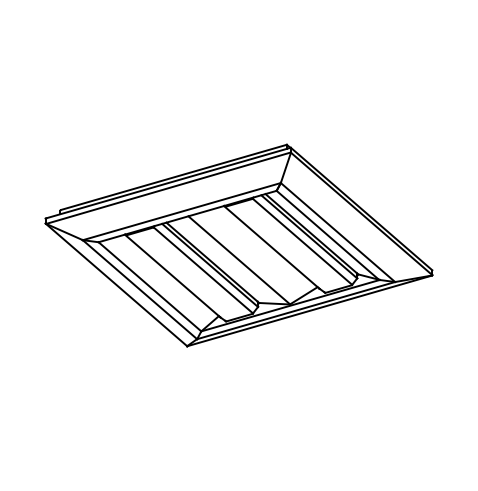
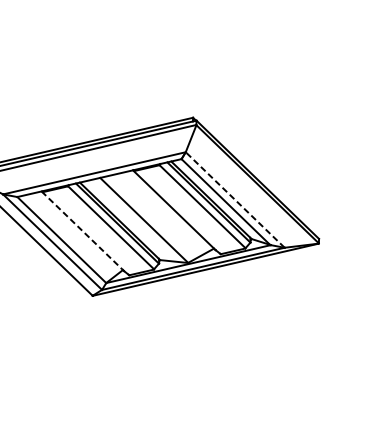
line: (337, 232) -> (234, 199), solid -> dashed
line: (172, 276) -> (82, 231), solid -> dashed

